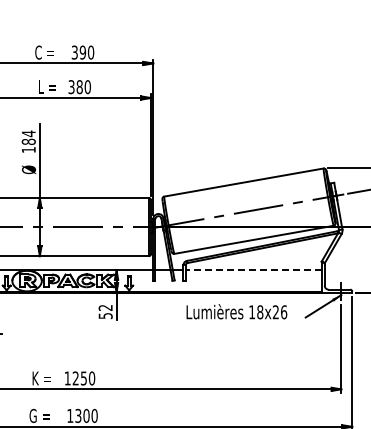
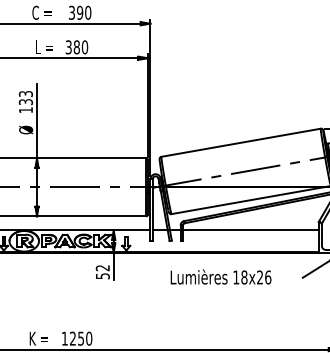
text: (28, 137) -> (25, 97), 184 -> 133
line: (253, 269) -> (250, 229), dashed -> solid
text: (236, 311) -> (220, 276), moved

